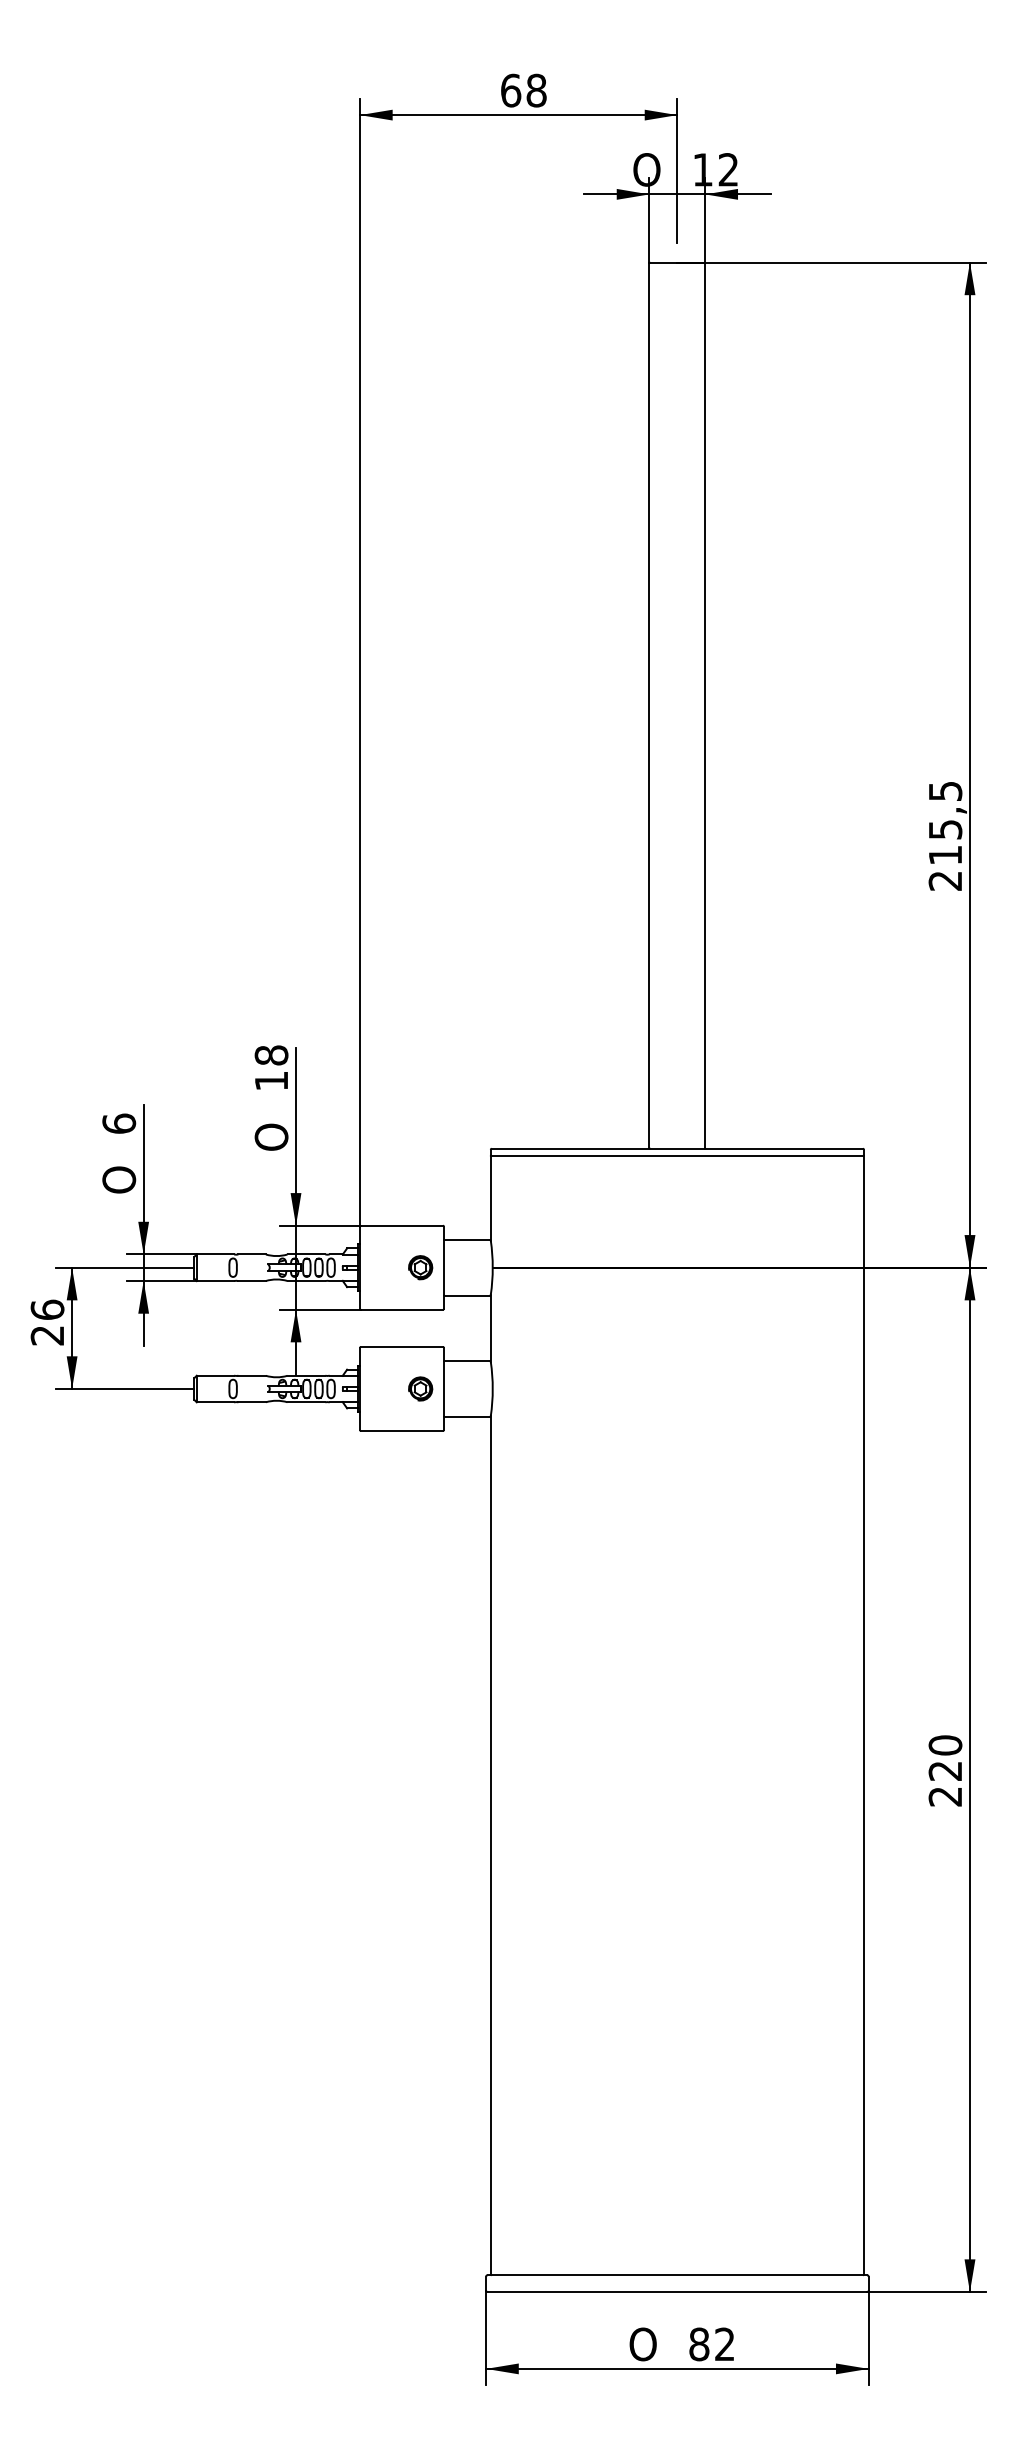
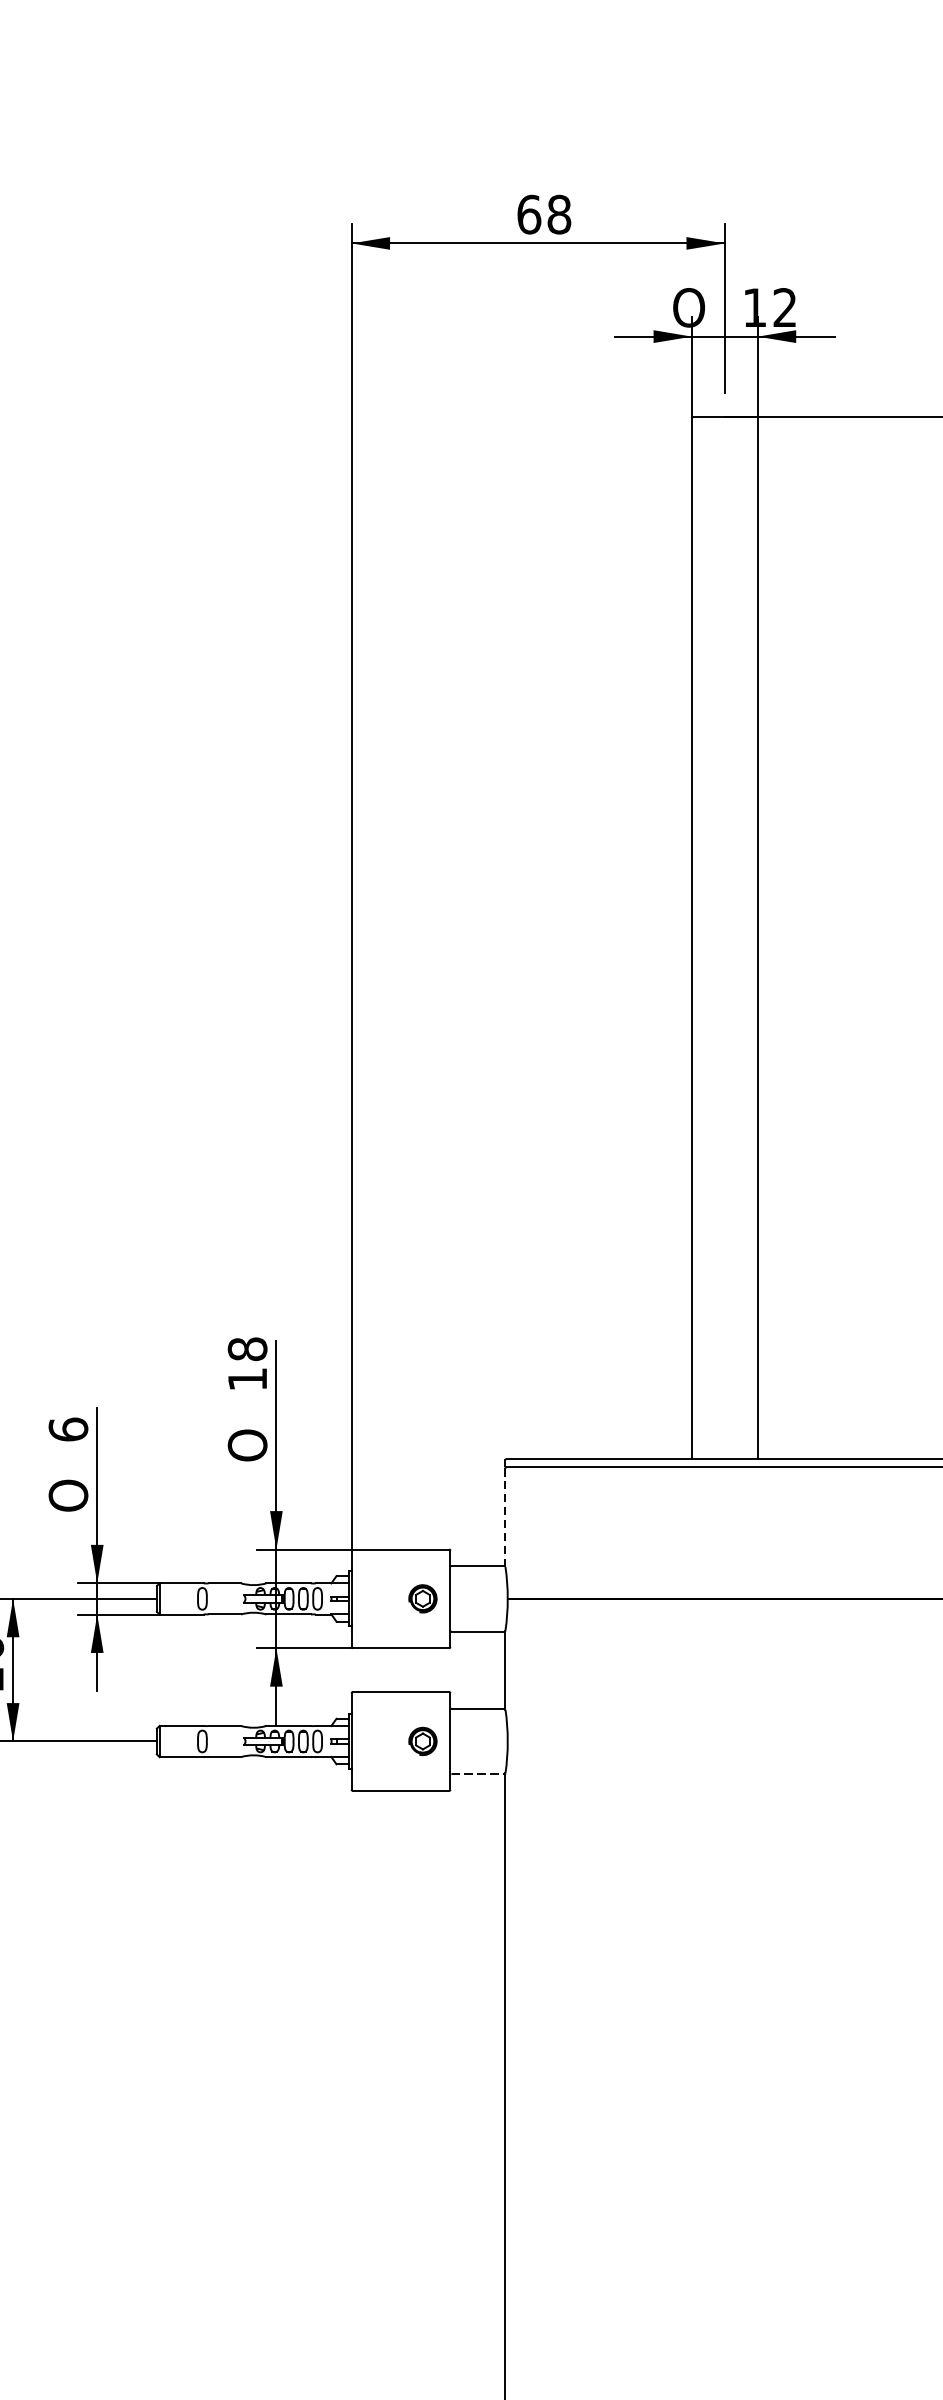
line: (490, 1199) -> (505, 1518), solid -> dashed
line: (467, 1416) -> (478, 1773), solid -> dashed

